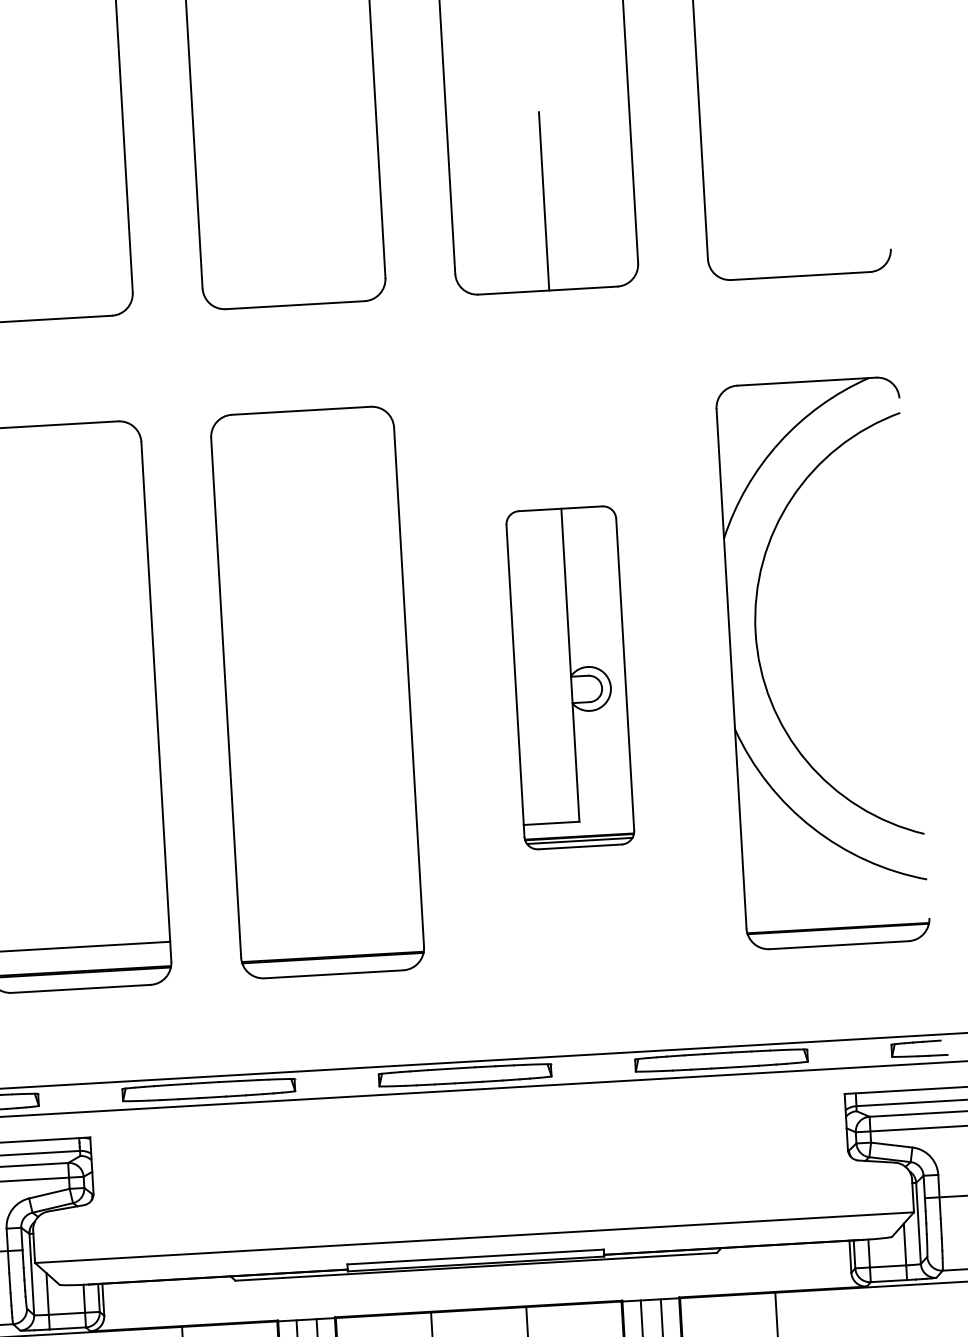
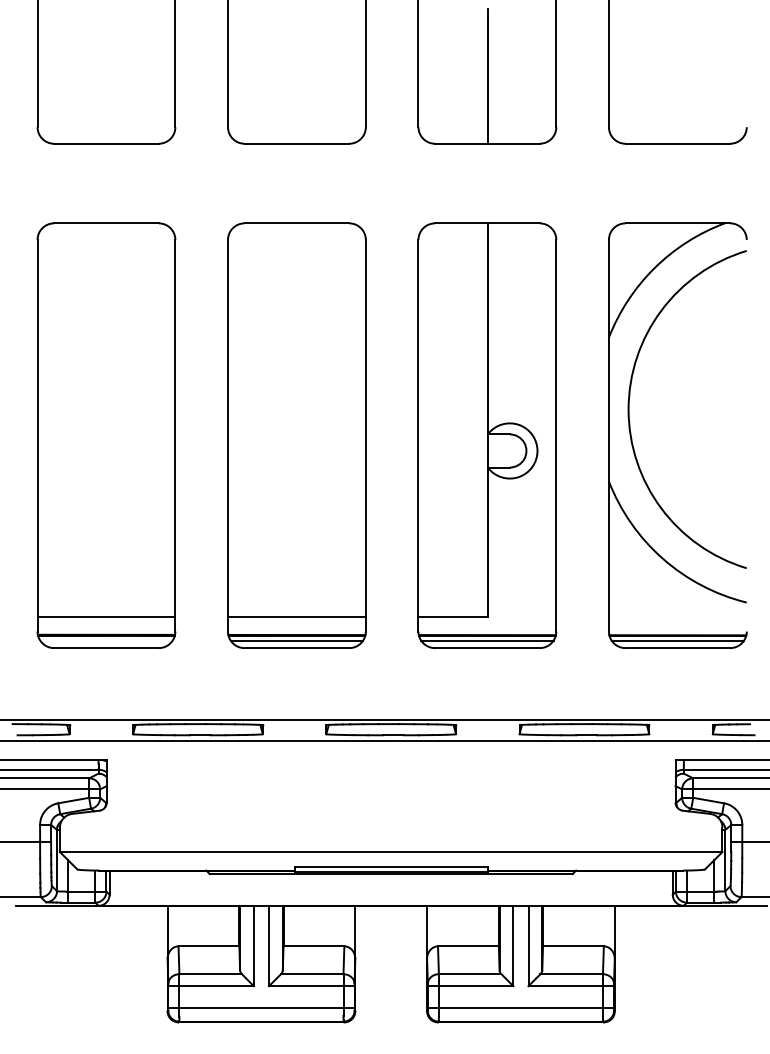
part: (570, 677) -> (487, 435), size x1.67
line: (330, 932) -> (296, 616), added
line: (838, 935) -> (677, 640), added
line: (332, 964) -> (296, 640), added

